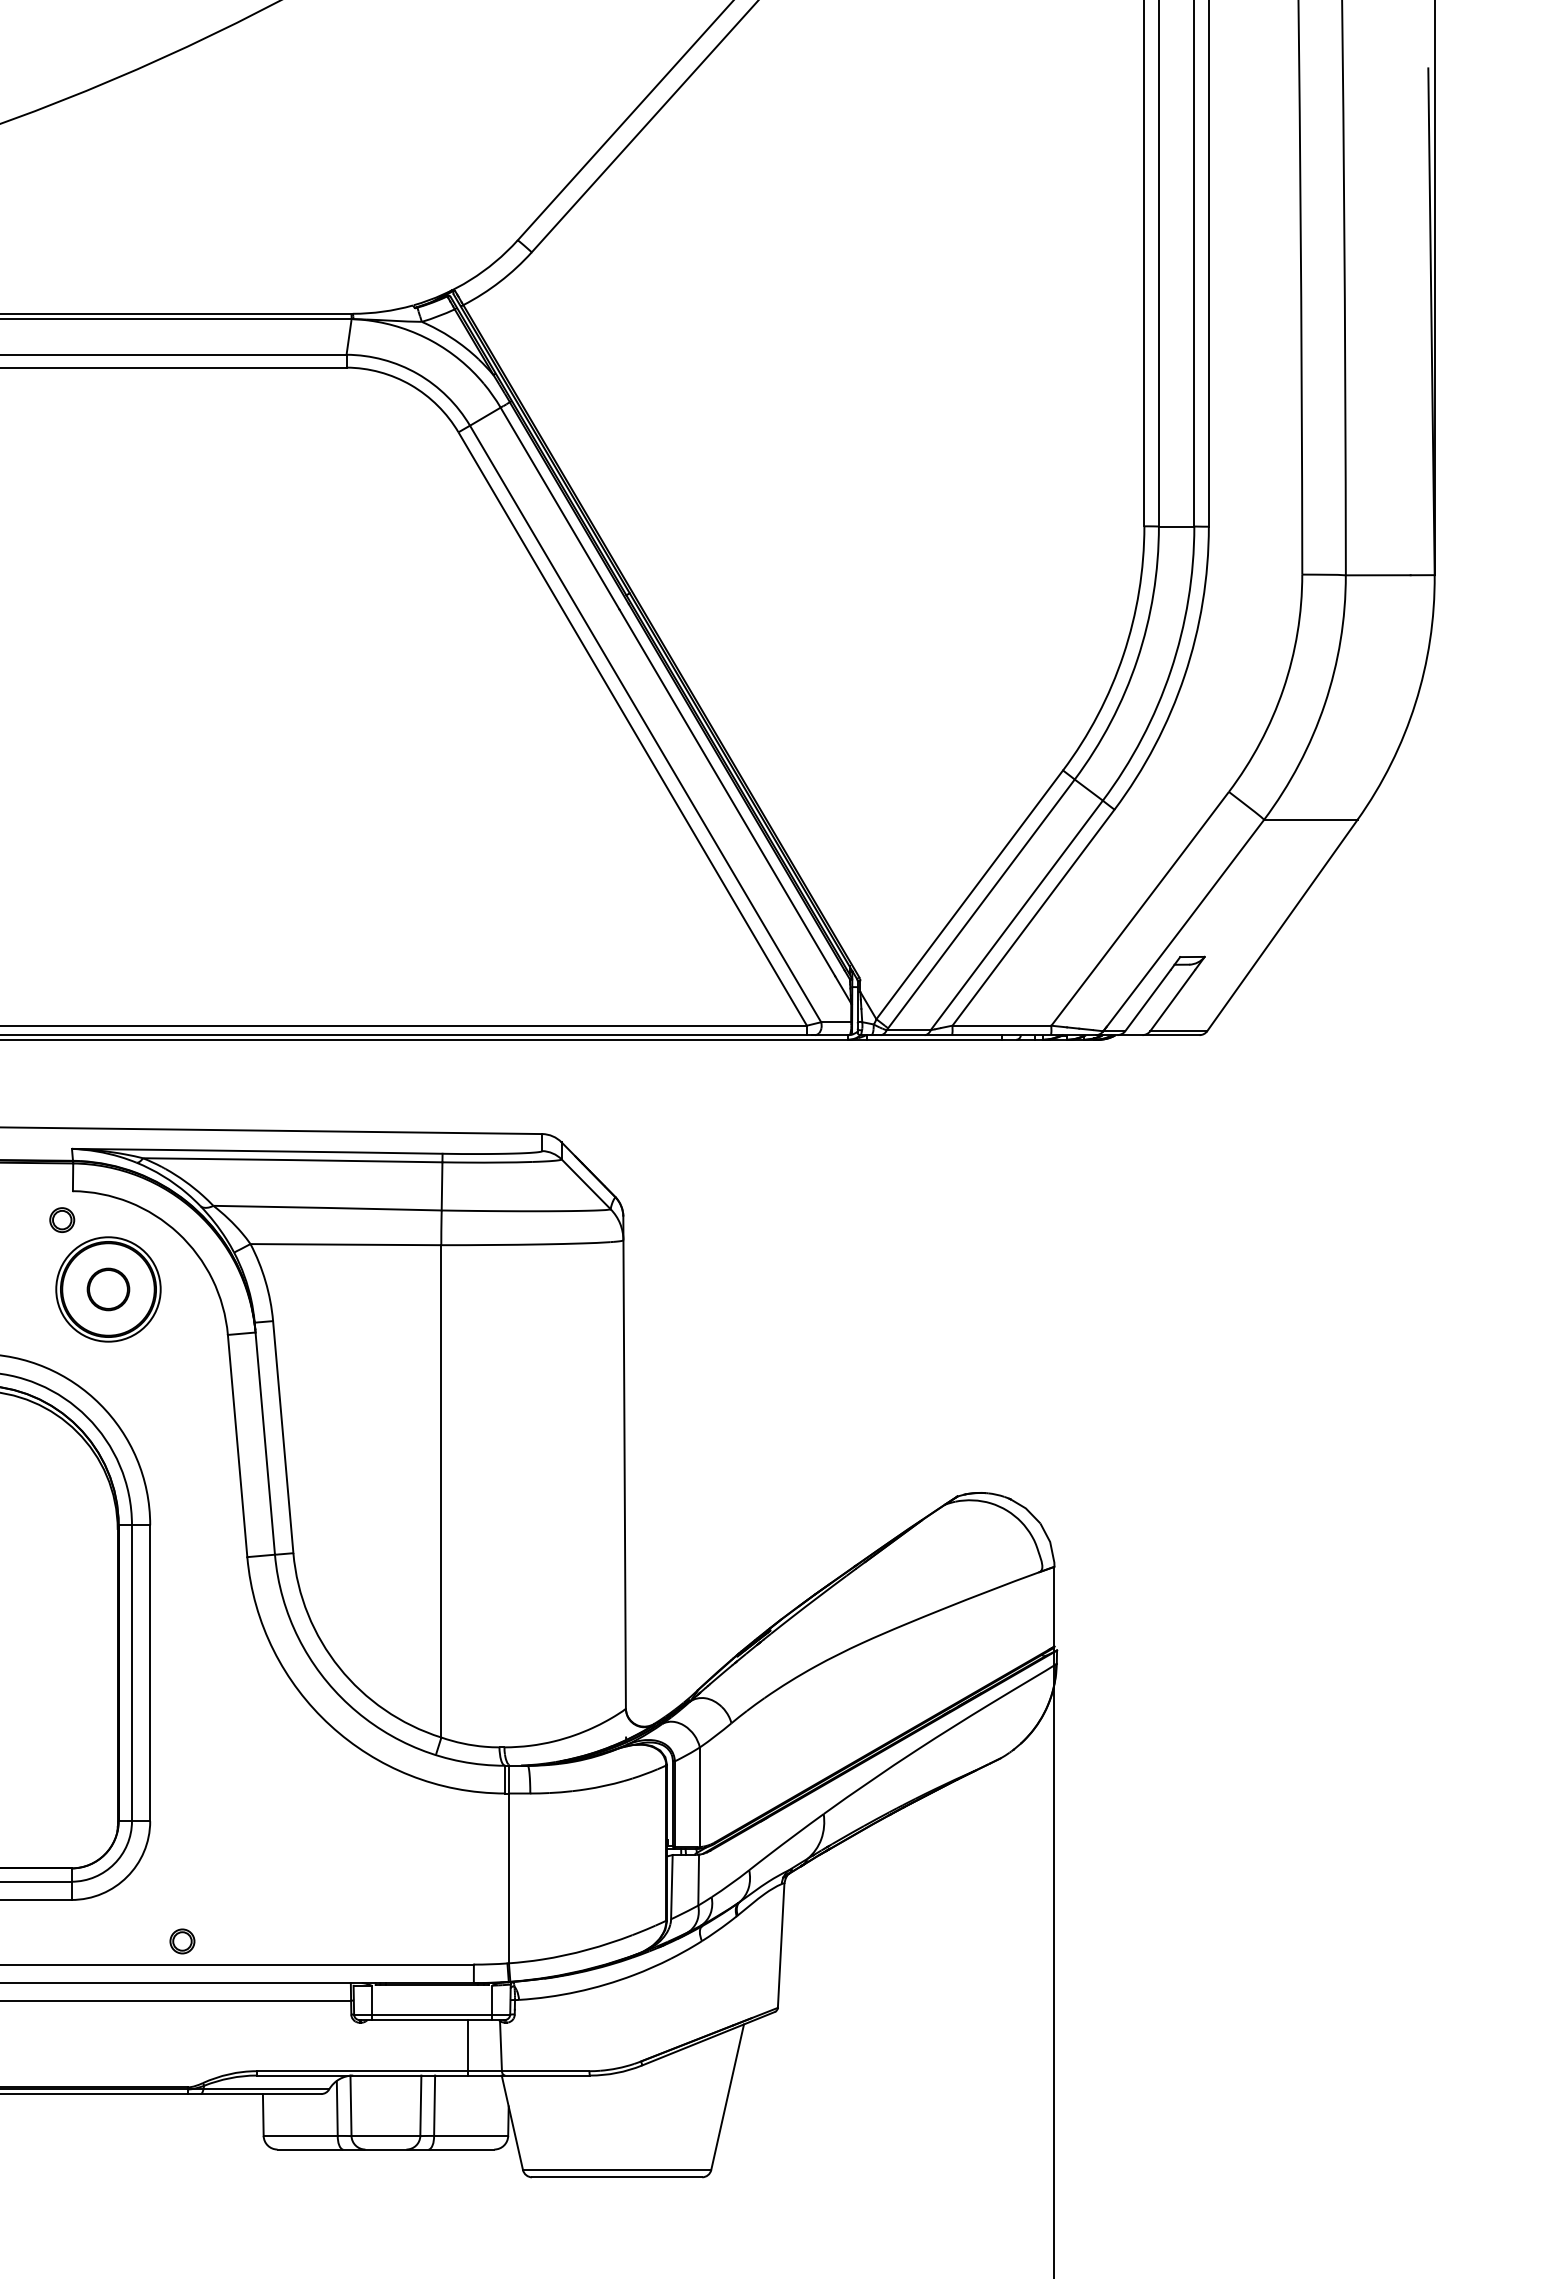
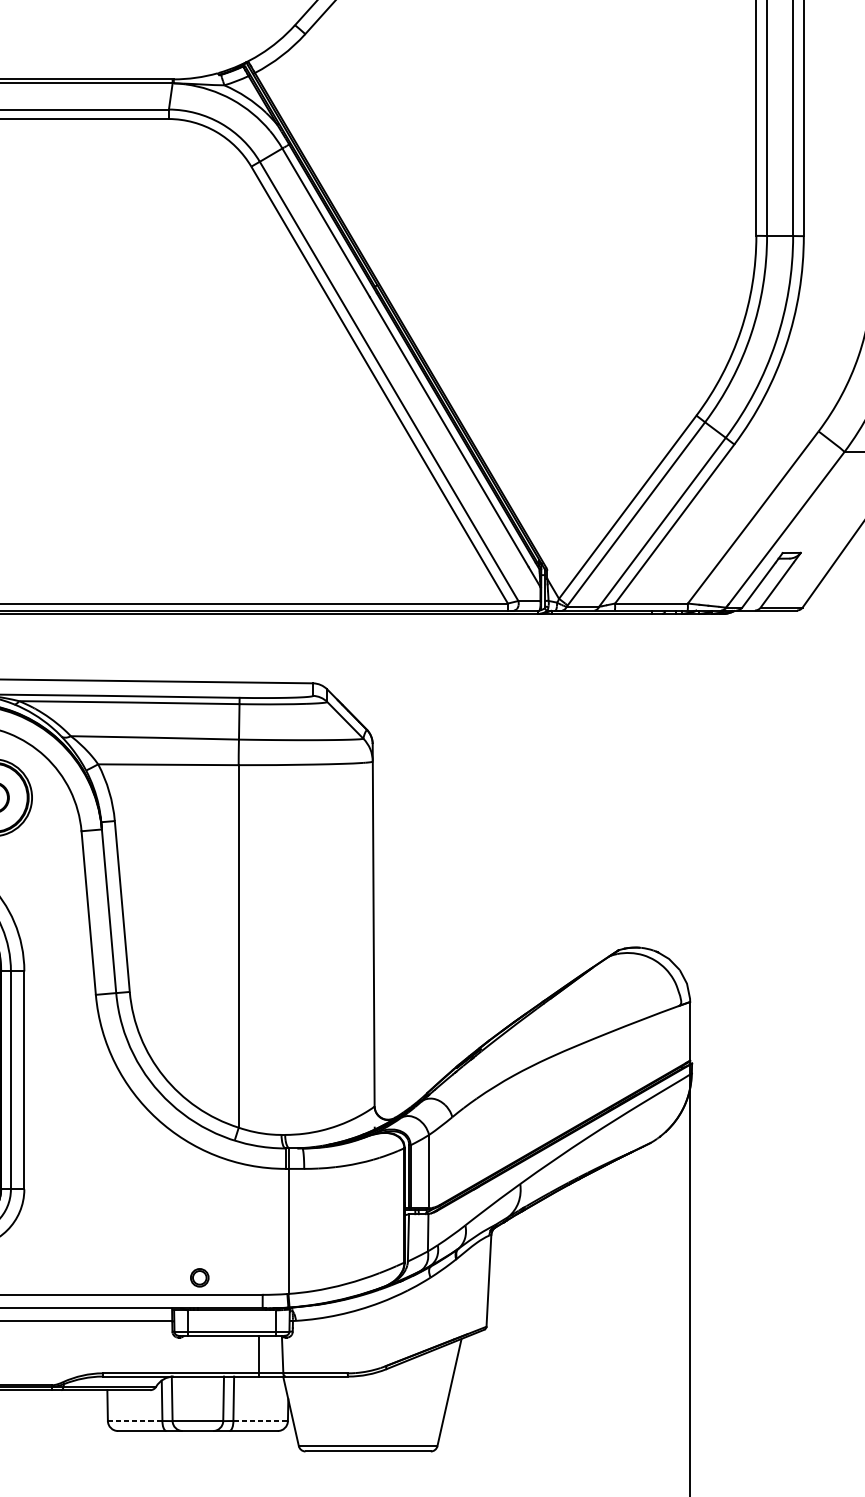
part: (182, 1941) -> (199, 1277), moved
line: (301, 2135) -> (135, 1420), solid -> dashed
line: (471, 2135) -> (260, 1420), solid -> dashed

